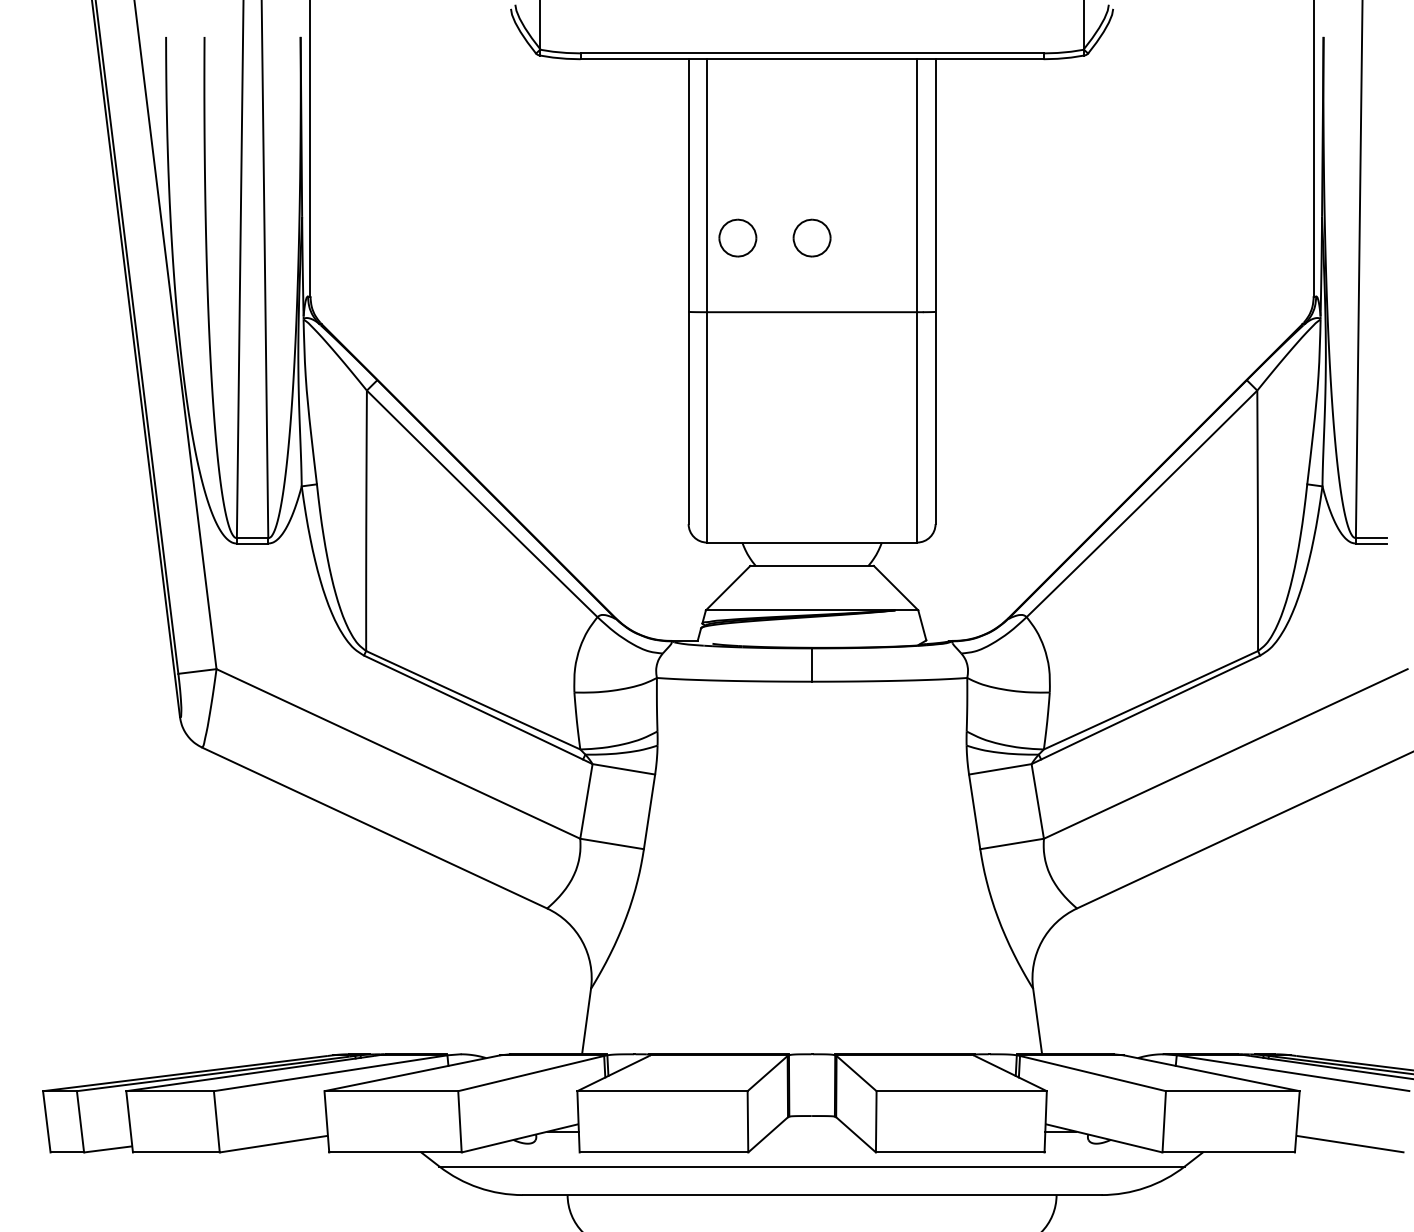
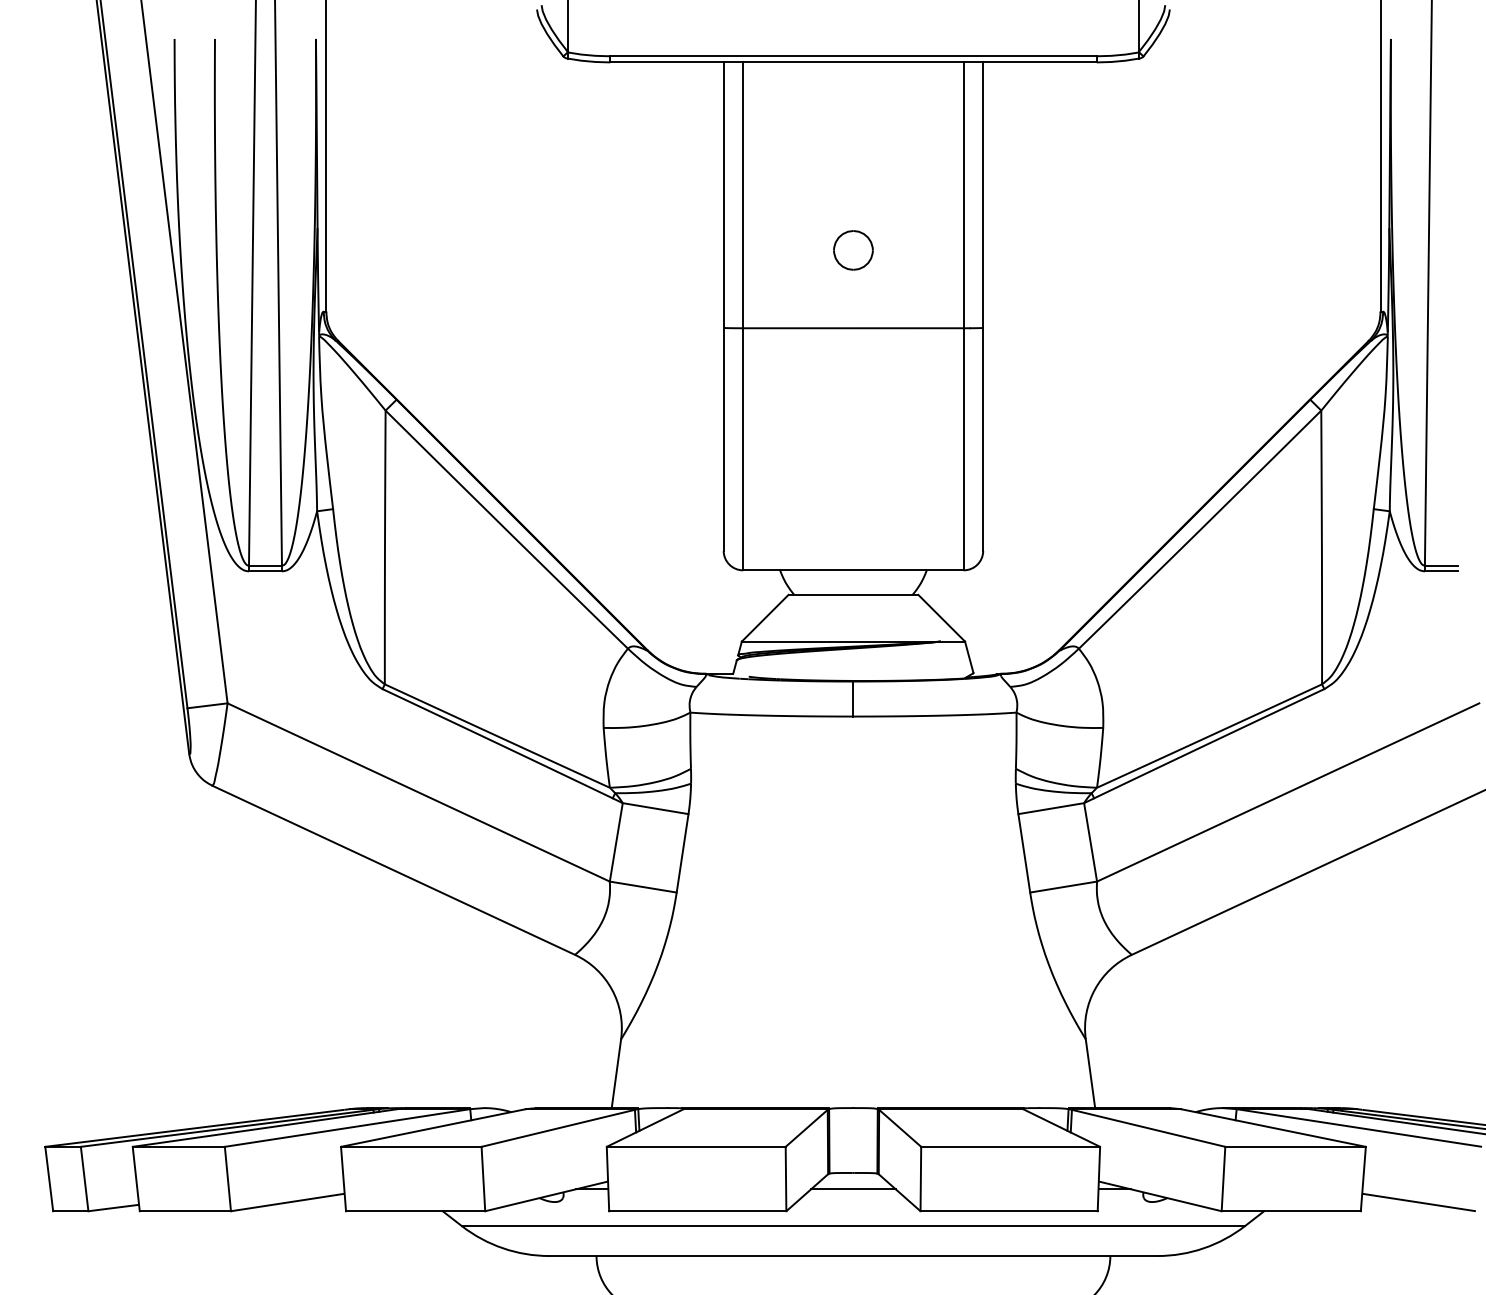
part: (737, 238) -> (775, 250), removed
line: (812, 1131) -> (853, 1189), added

